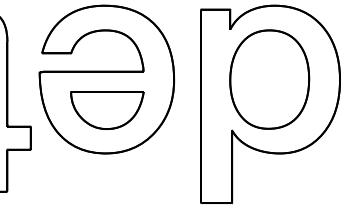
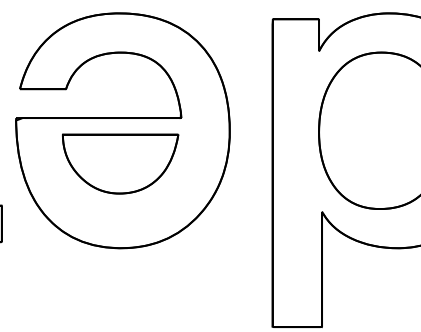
part: (107, 110) -> (120, 164), moved

